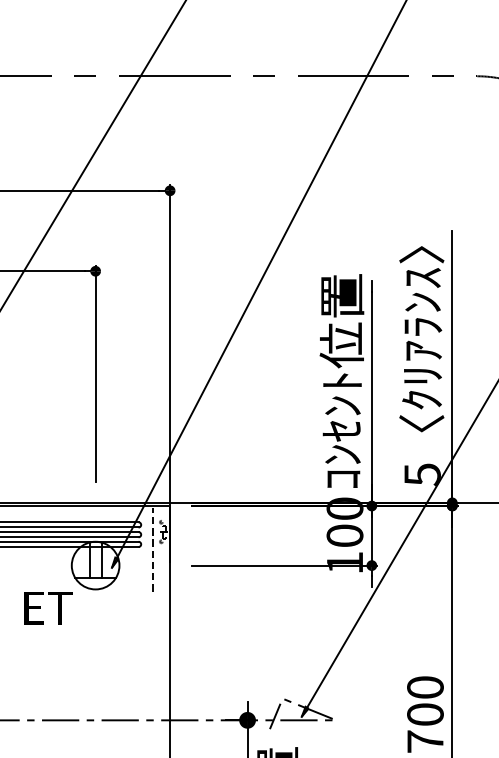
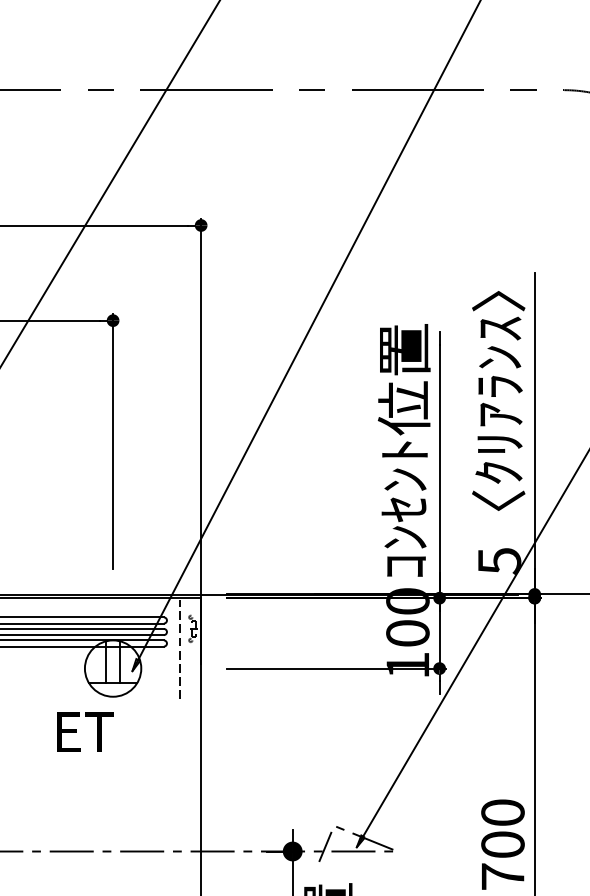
text: (48, 608) -> (85, 732), moved

